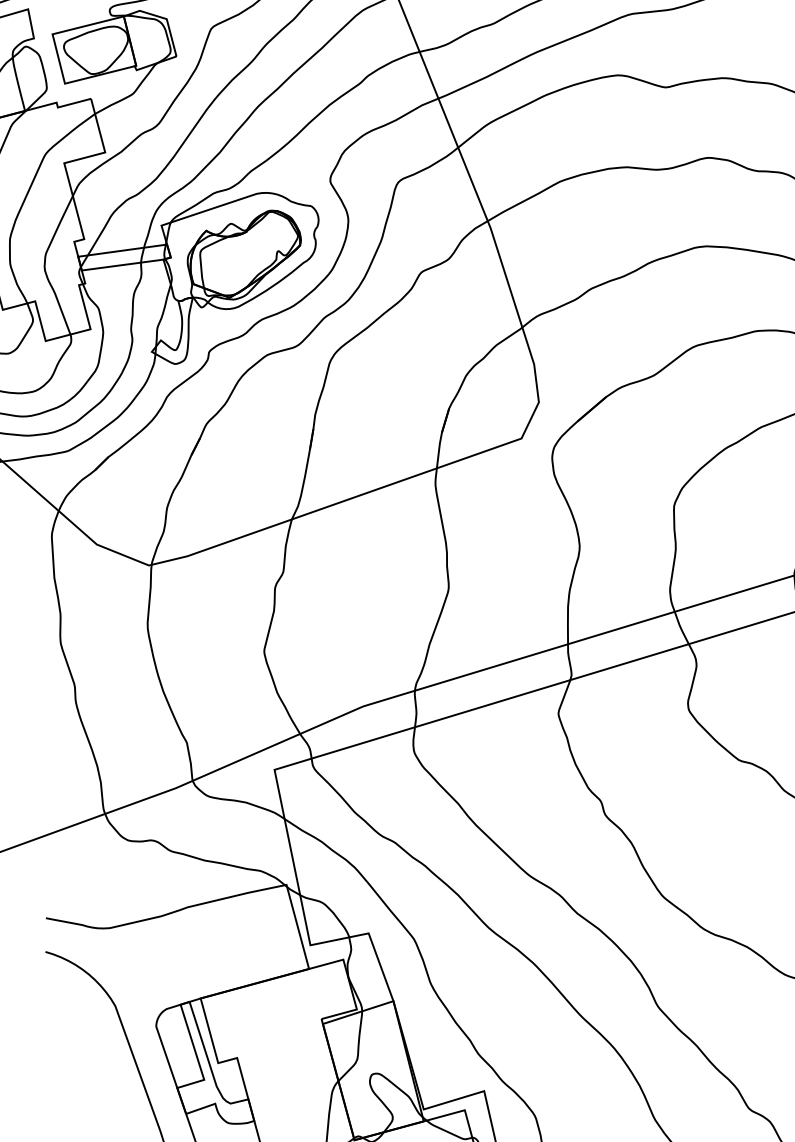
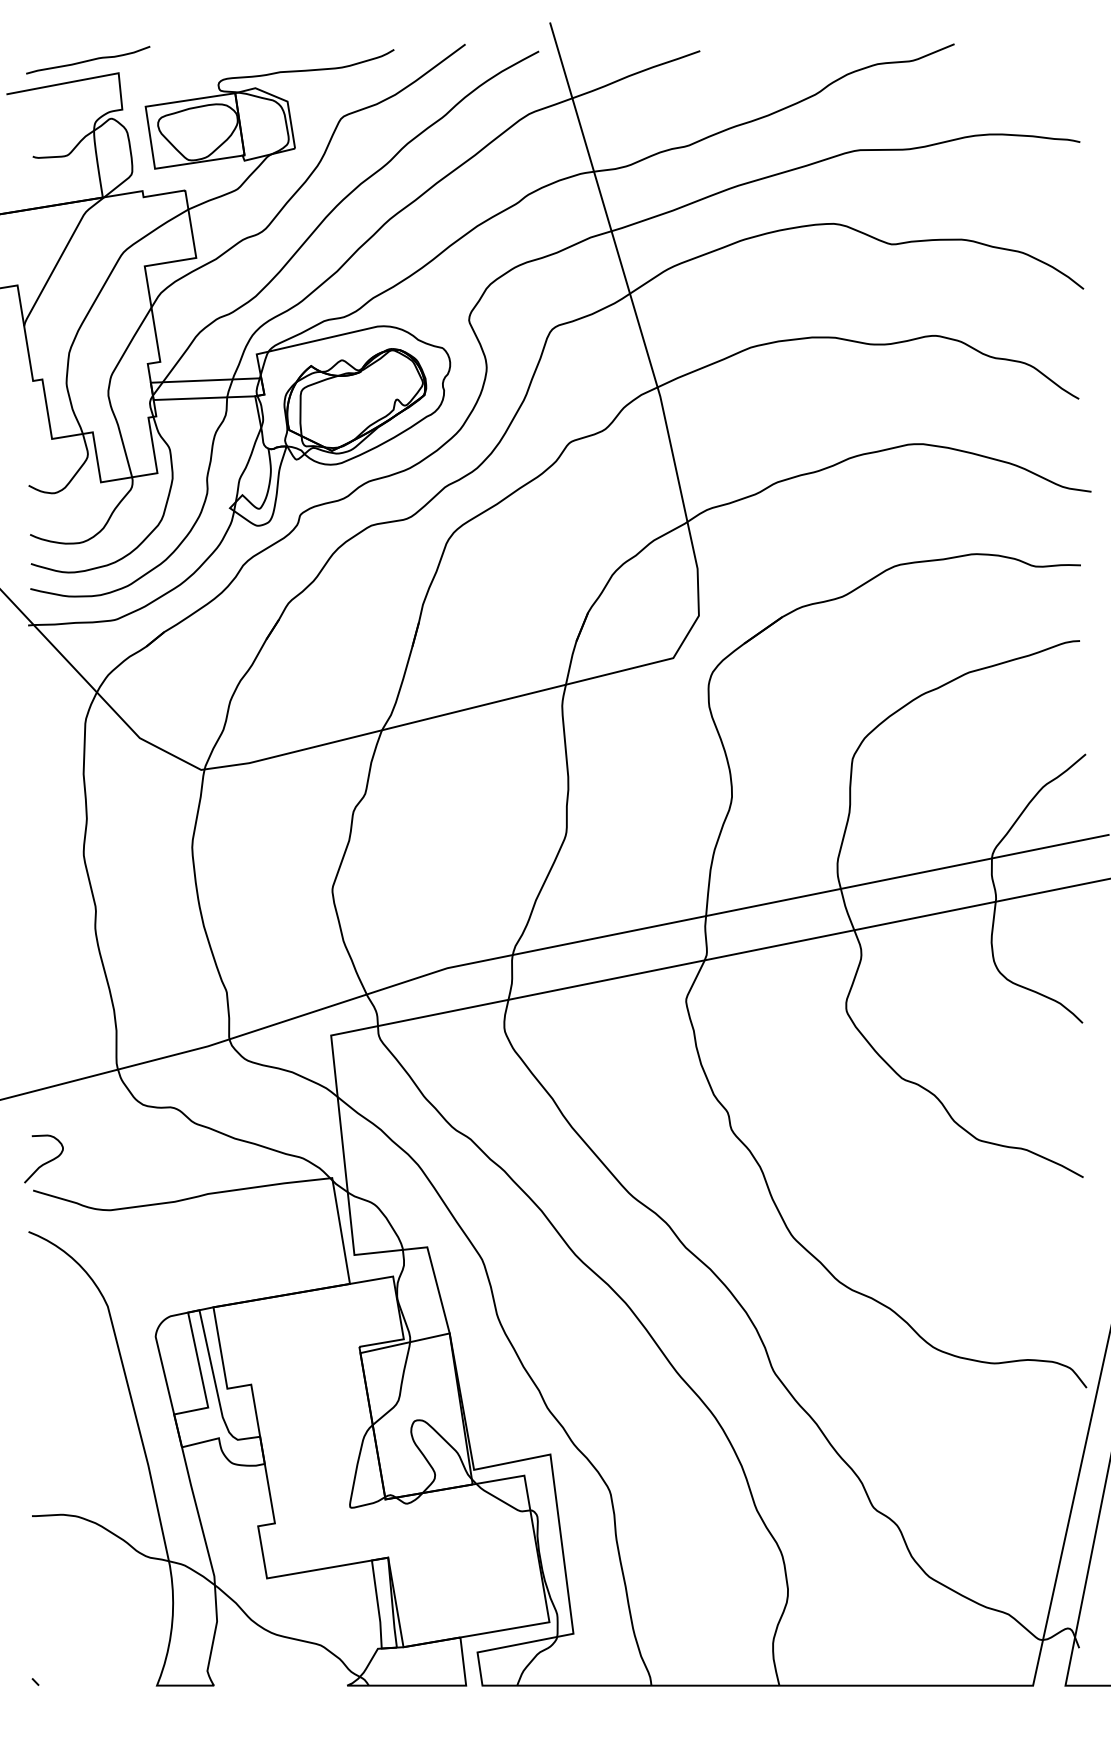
curve: (53, 894) -> (45, 1162), added

